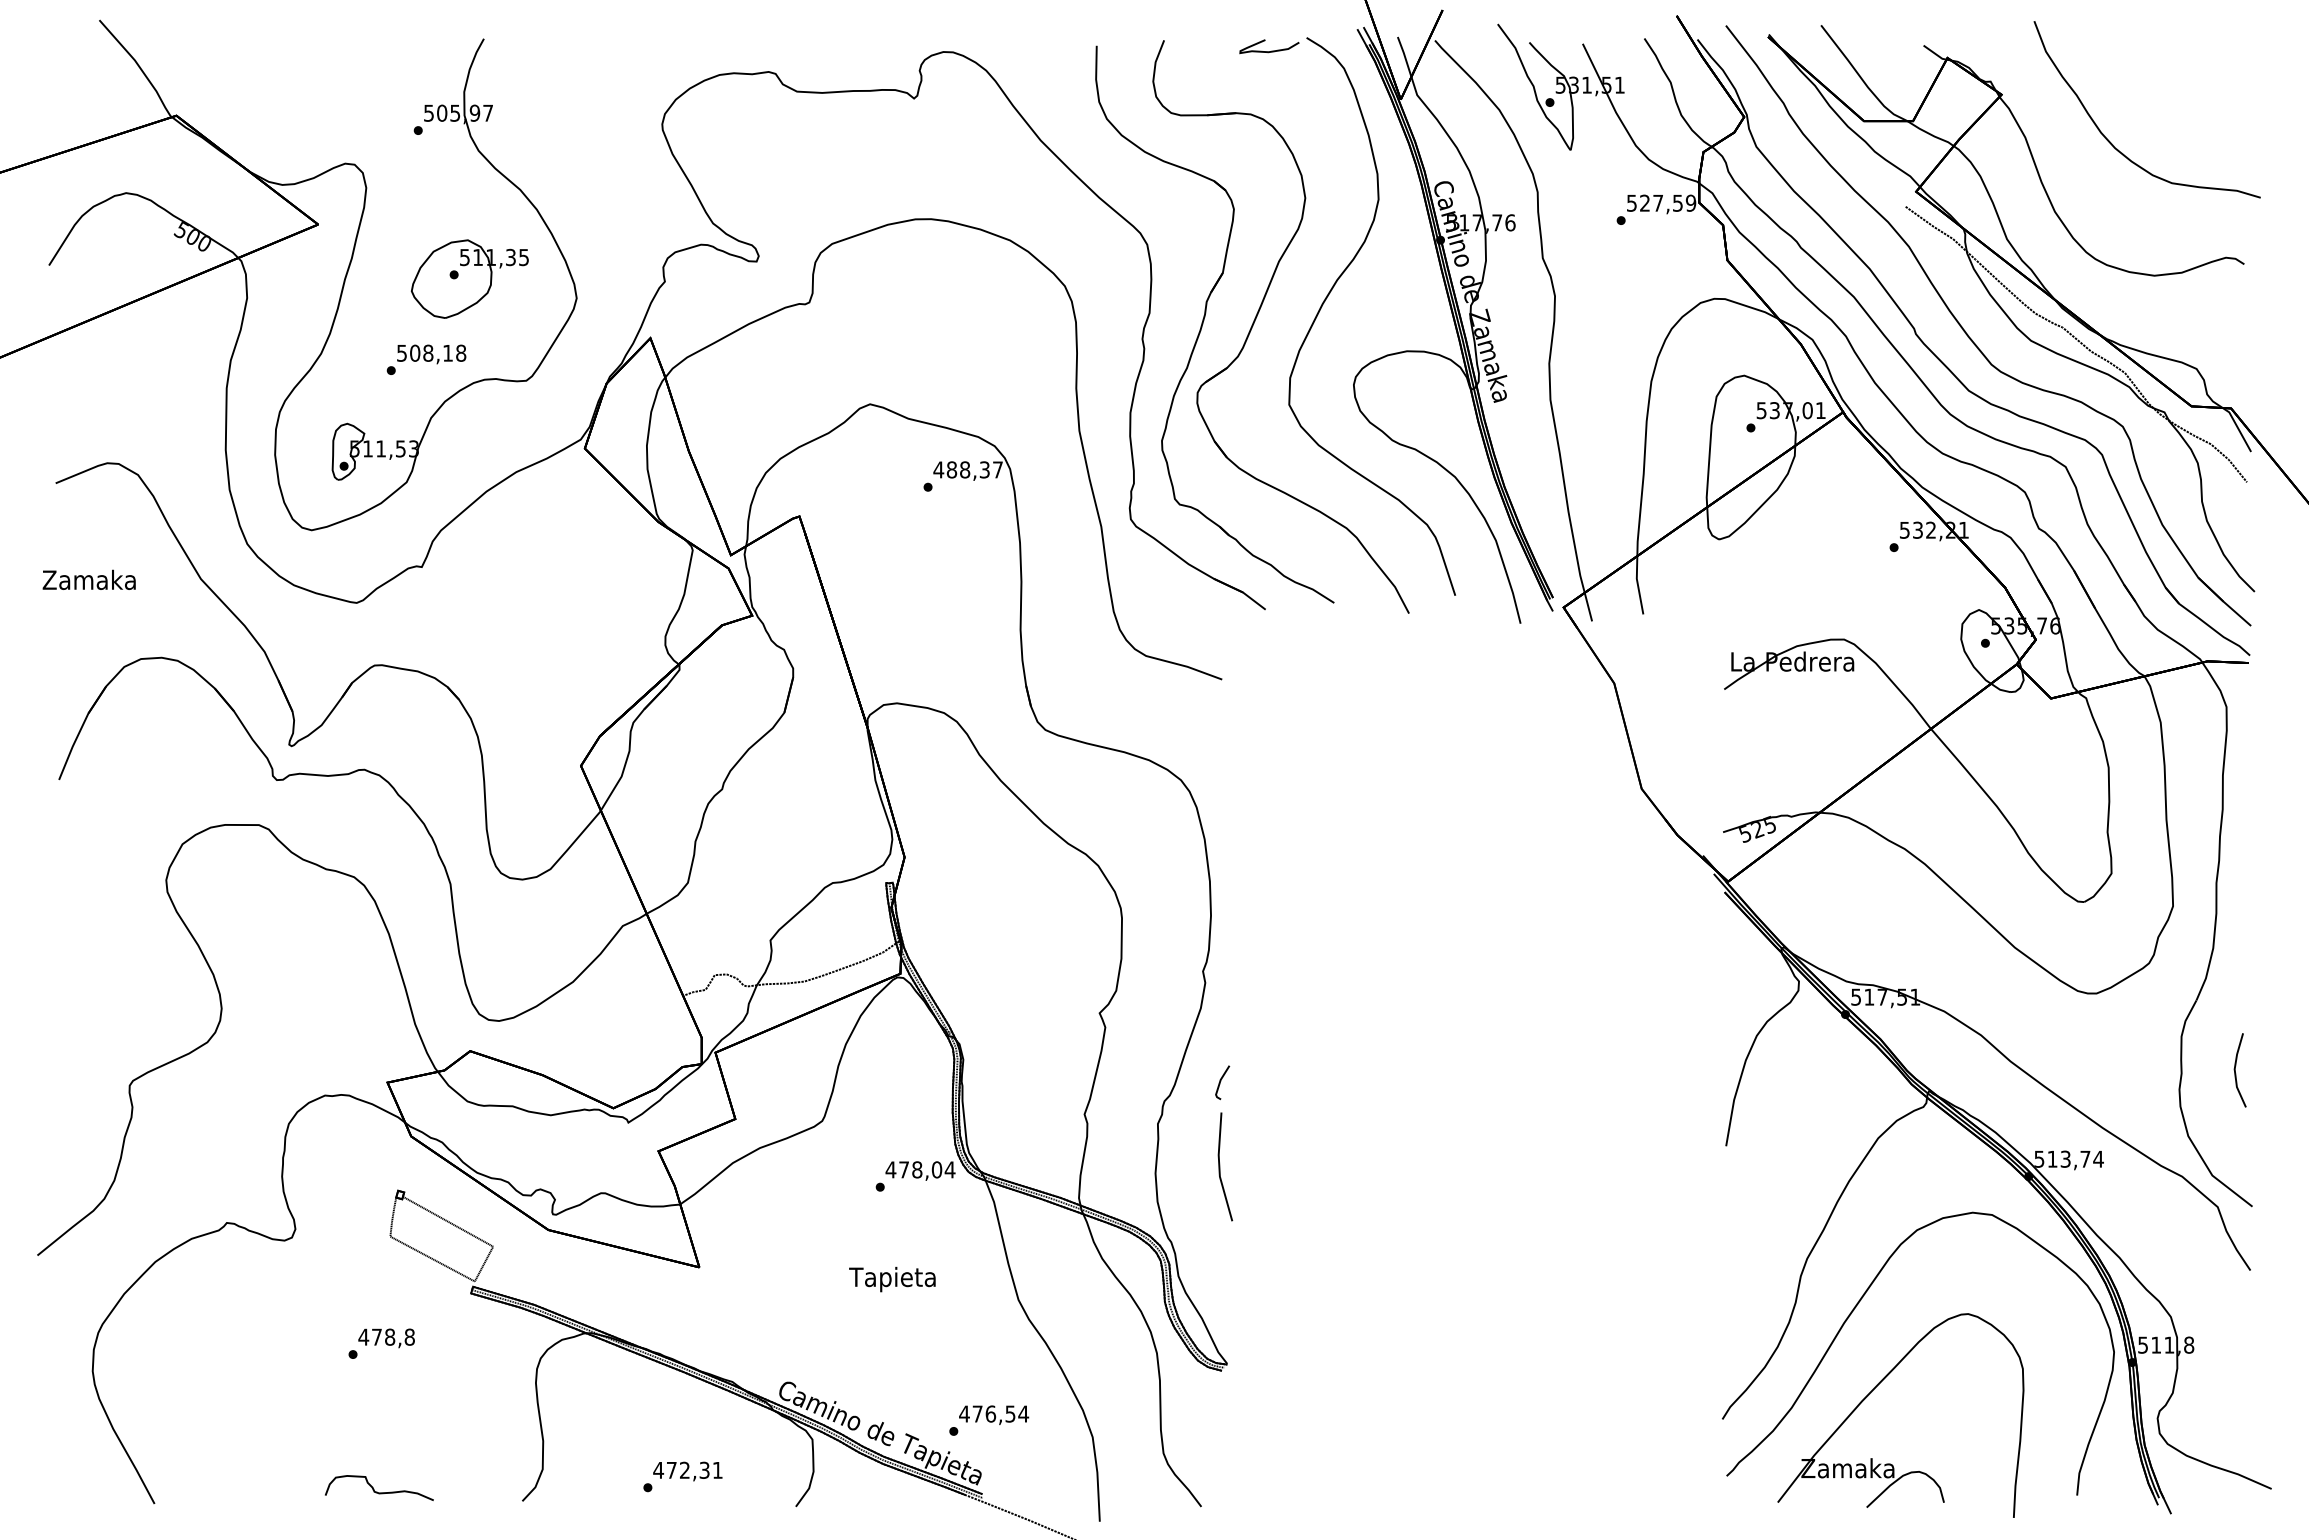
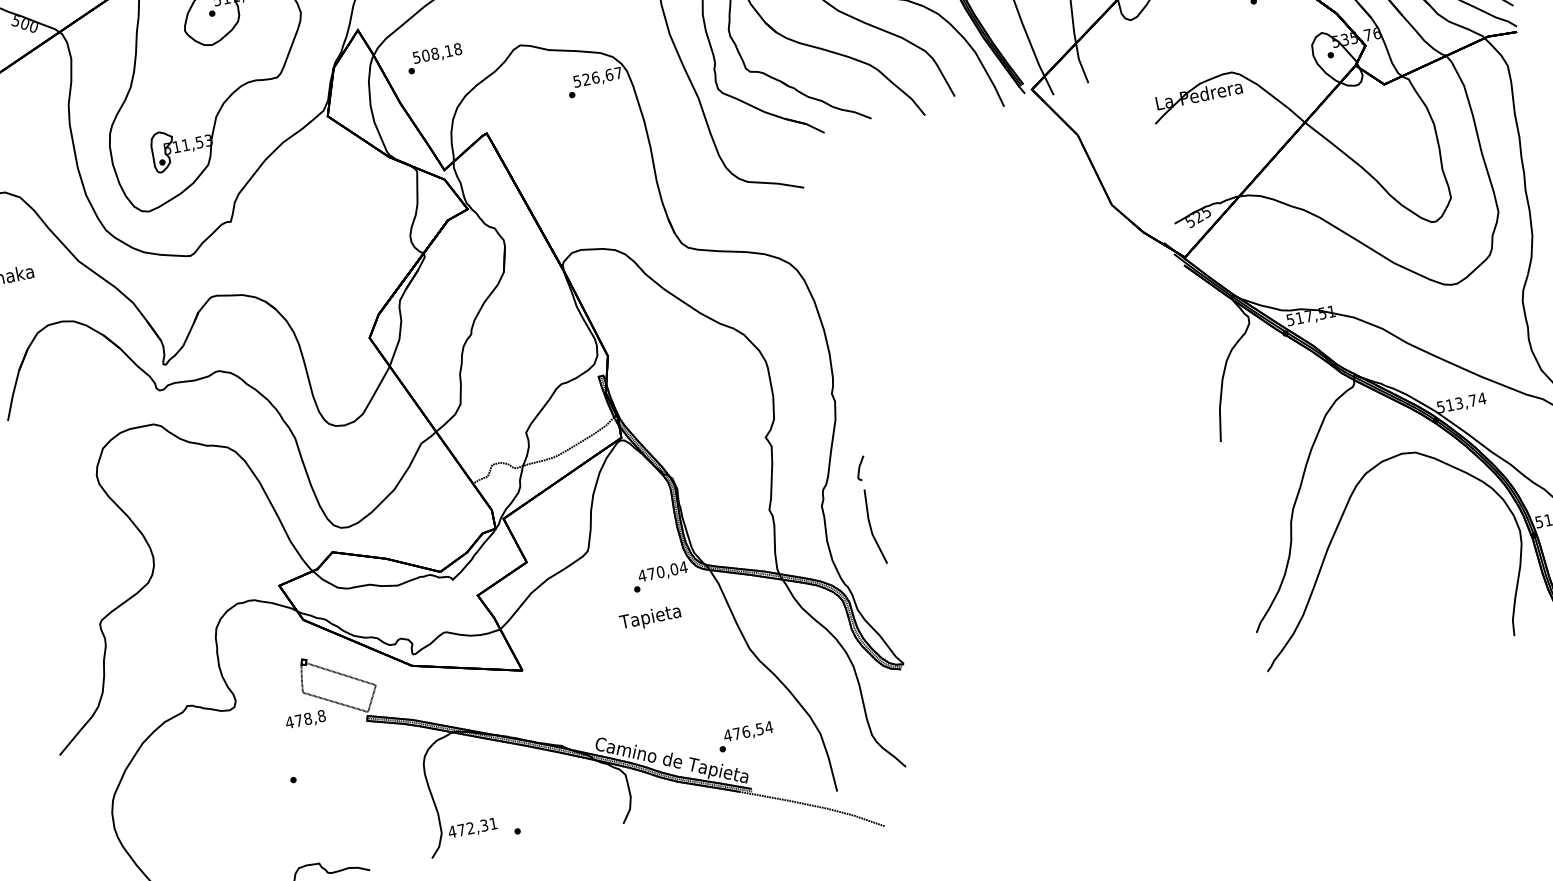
text: (426, 359) -> (434, 58), moved
text: (961, 469) -> (593, 77), 488,37 -> 526,67
text: (917, 1169) -> (660, 571), 478,04 -> 470,04
text: (892, 1279) -> (650, 618), moved
text: (386, 1338) -> (305, 720), moved
part: (1874, 1389) -> (1358, 590), removed
text: (687, 1471) -> (472, 828), moved

